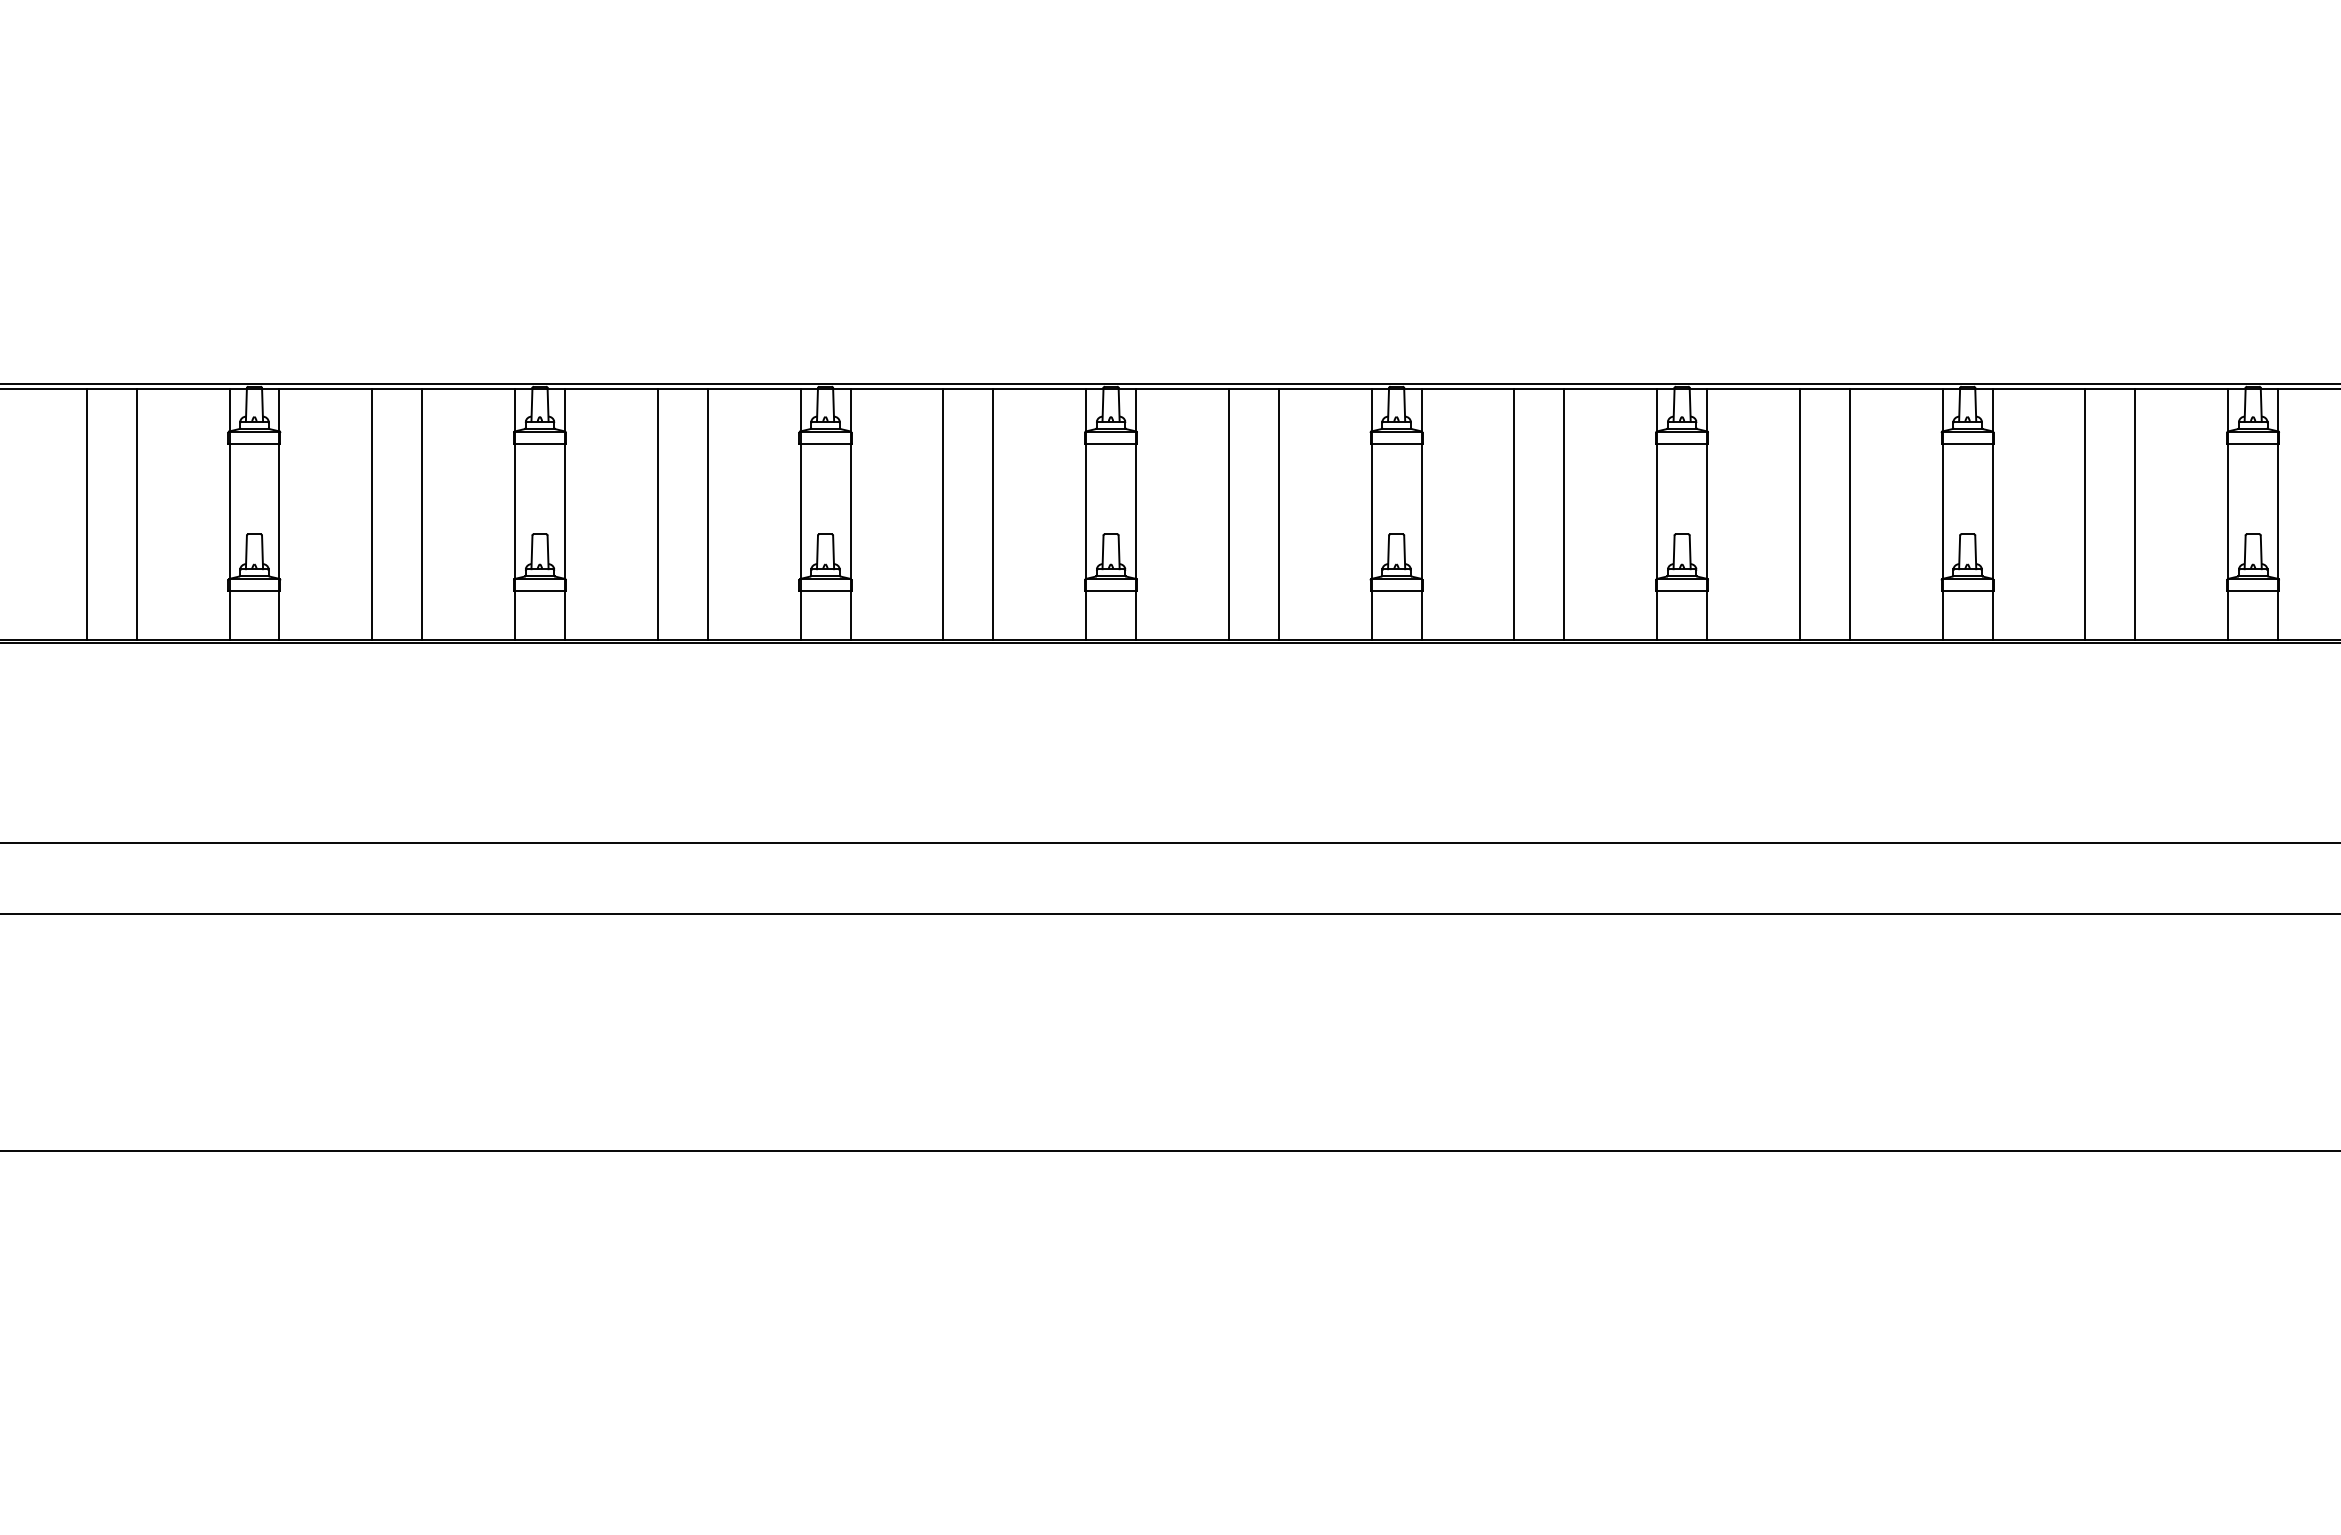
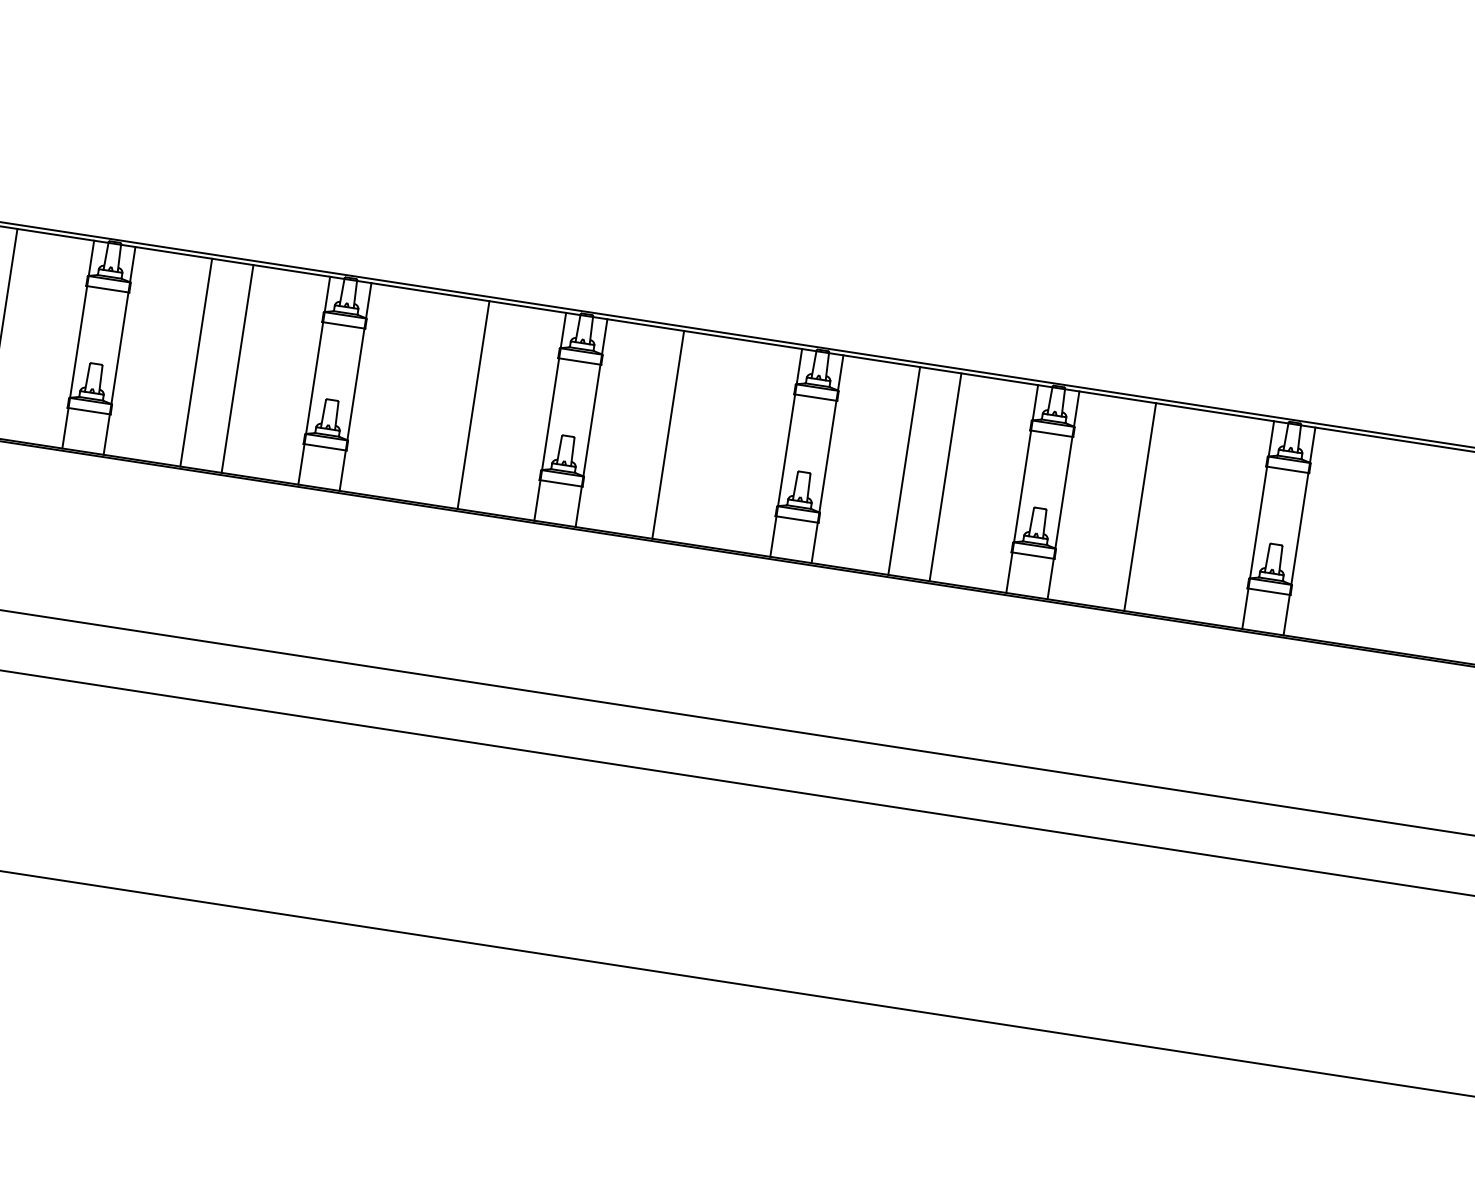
line: (1228, 514) -> (431, 398), removed
line: (1564, 514) -> (709, 441), removed
line: (2135, 514) -> (1181, 513), removed

